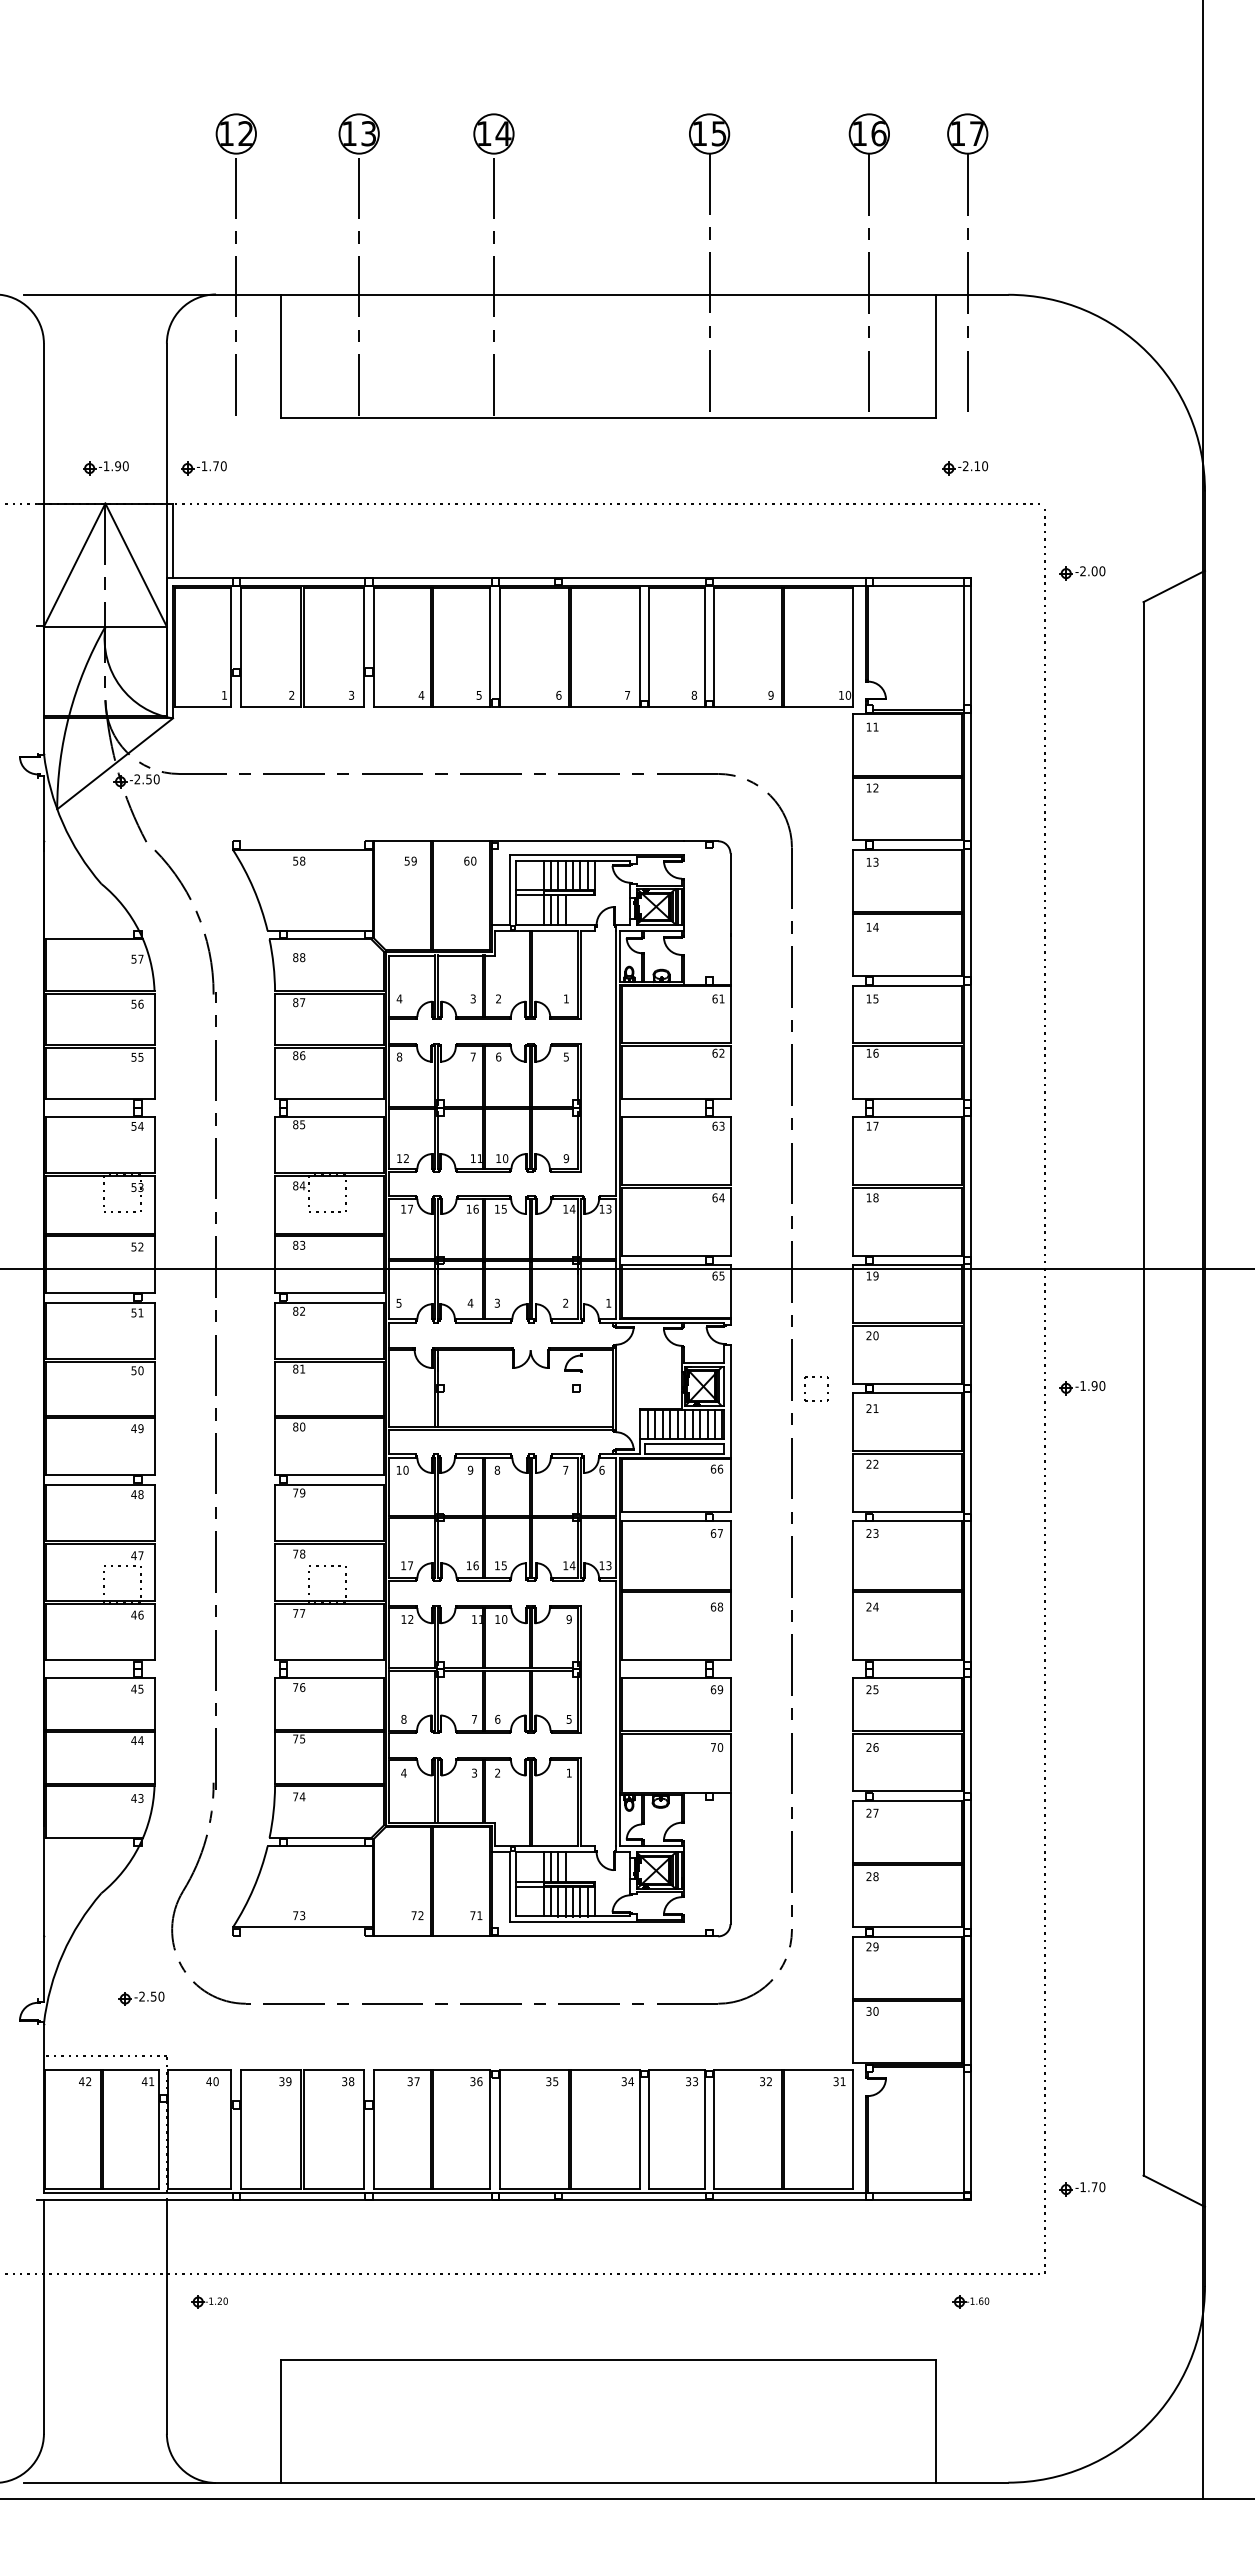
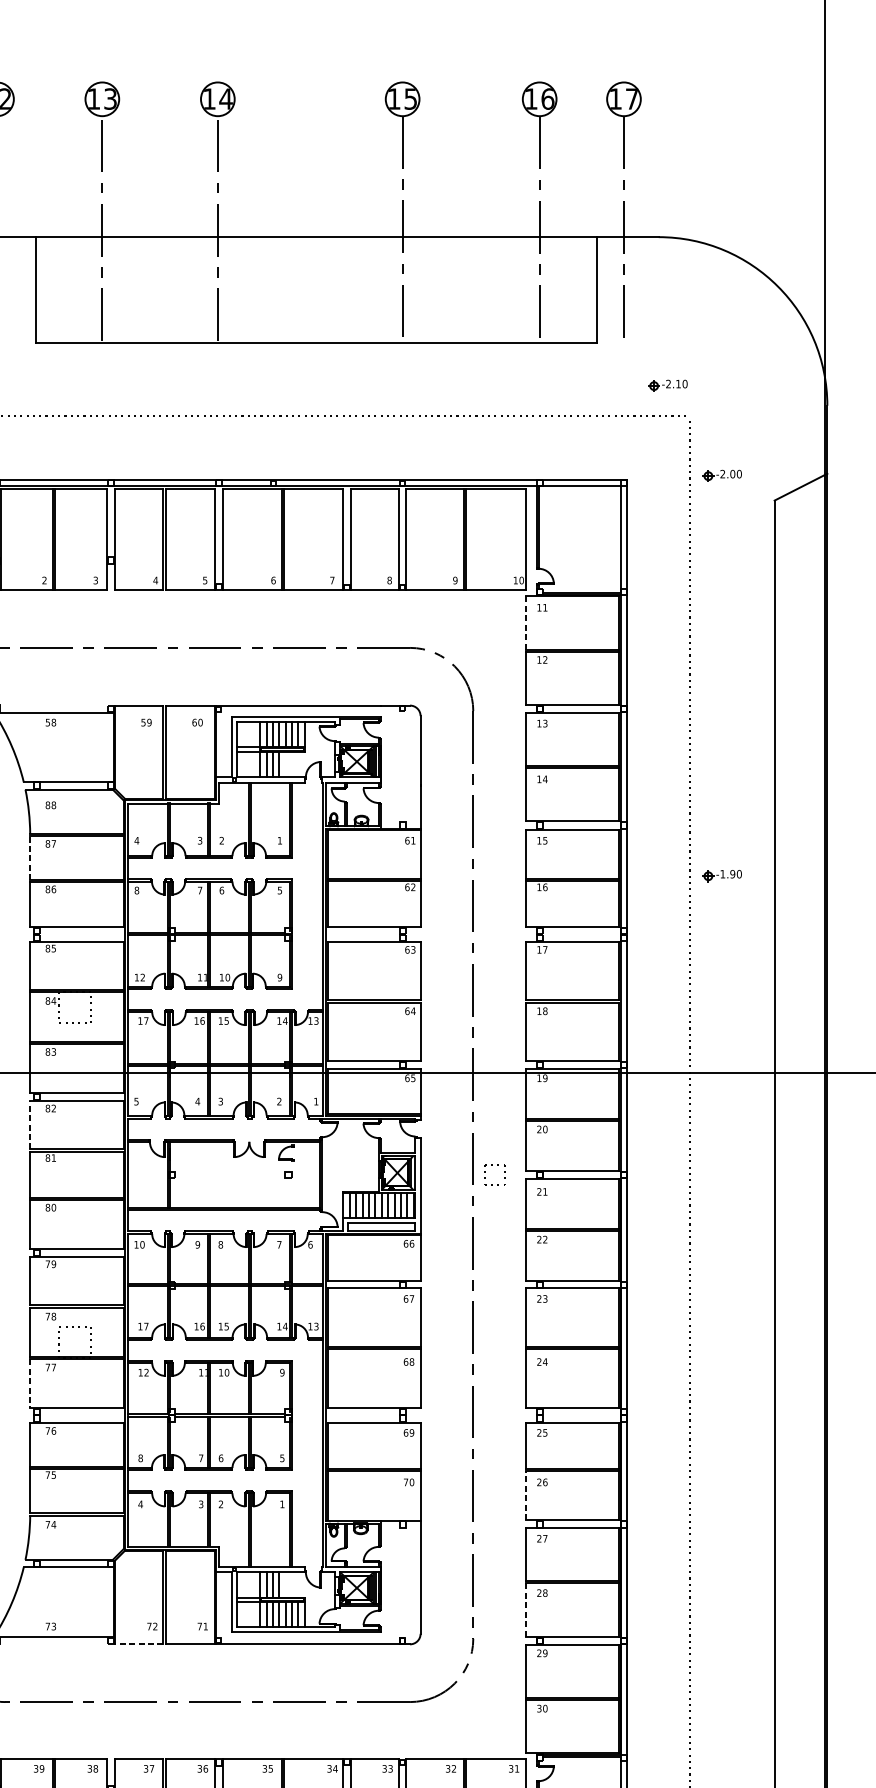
part: (965, 468) -> (668, 386), moved
line: (853, 745) -> (526, 623), solid -> dashed
line: (275, 1019) -> (30, 858), solid -> dashed
line: (275, 1330) -> (30, 1124), solid -> dashed
part: (1082, 1388) -> (722, 876), moved
line: (275, 1632) -> (30, 1383), solid -> dashed
line: (853, 1762) -> (526, 1495), solid -> dashed
line: (853, 1895) -> (526, 1609), solid -> dashed
line: (401, 1935) -> (138, 1643), solid -> dashed

